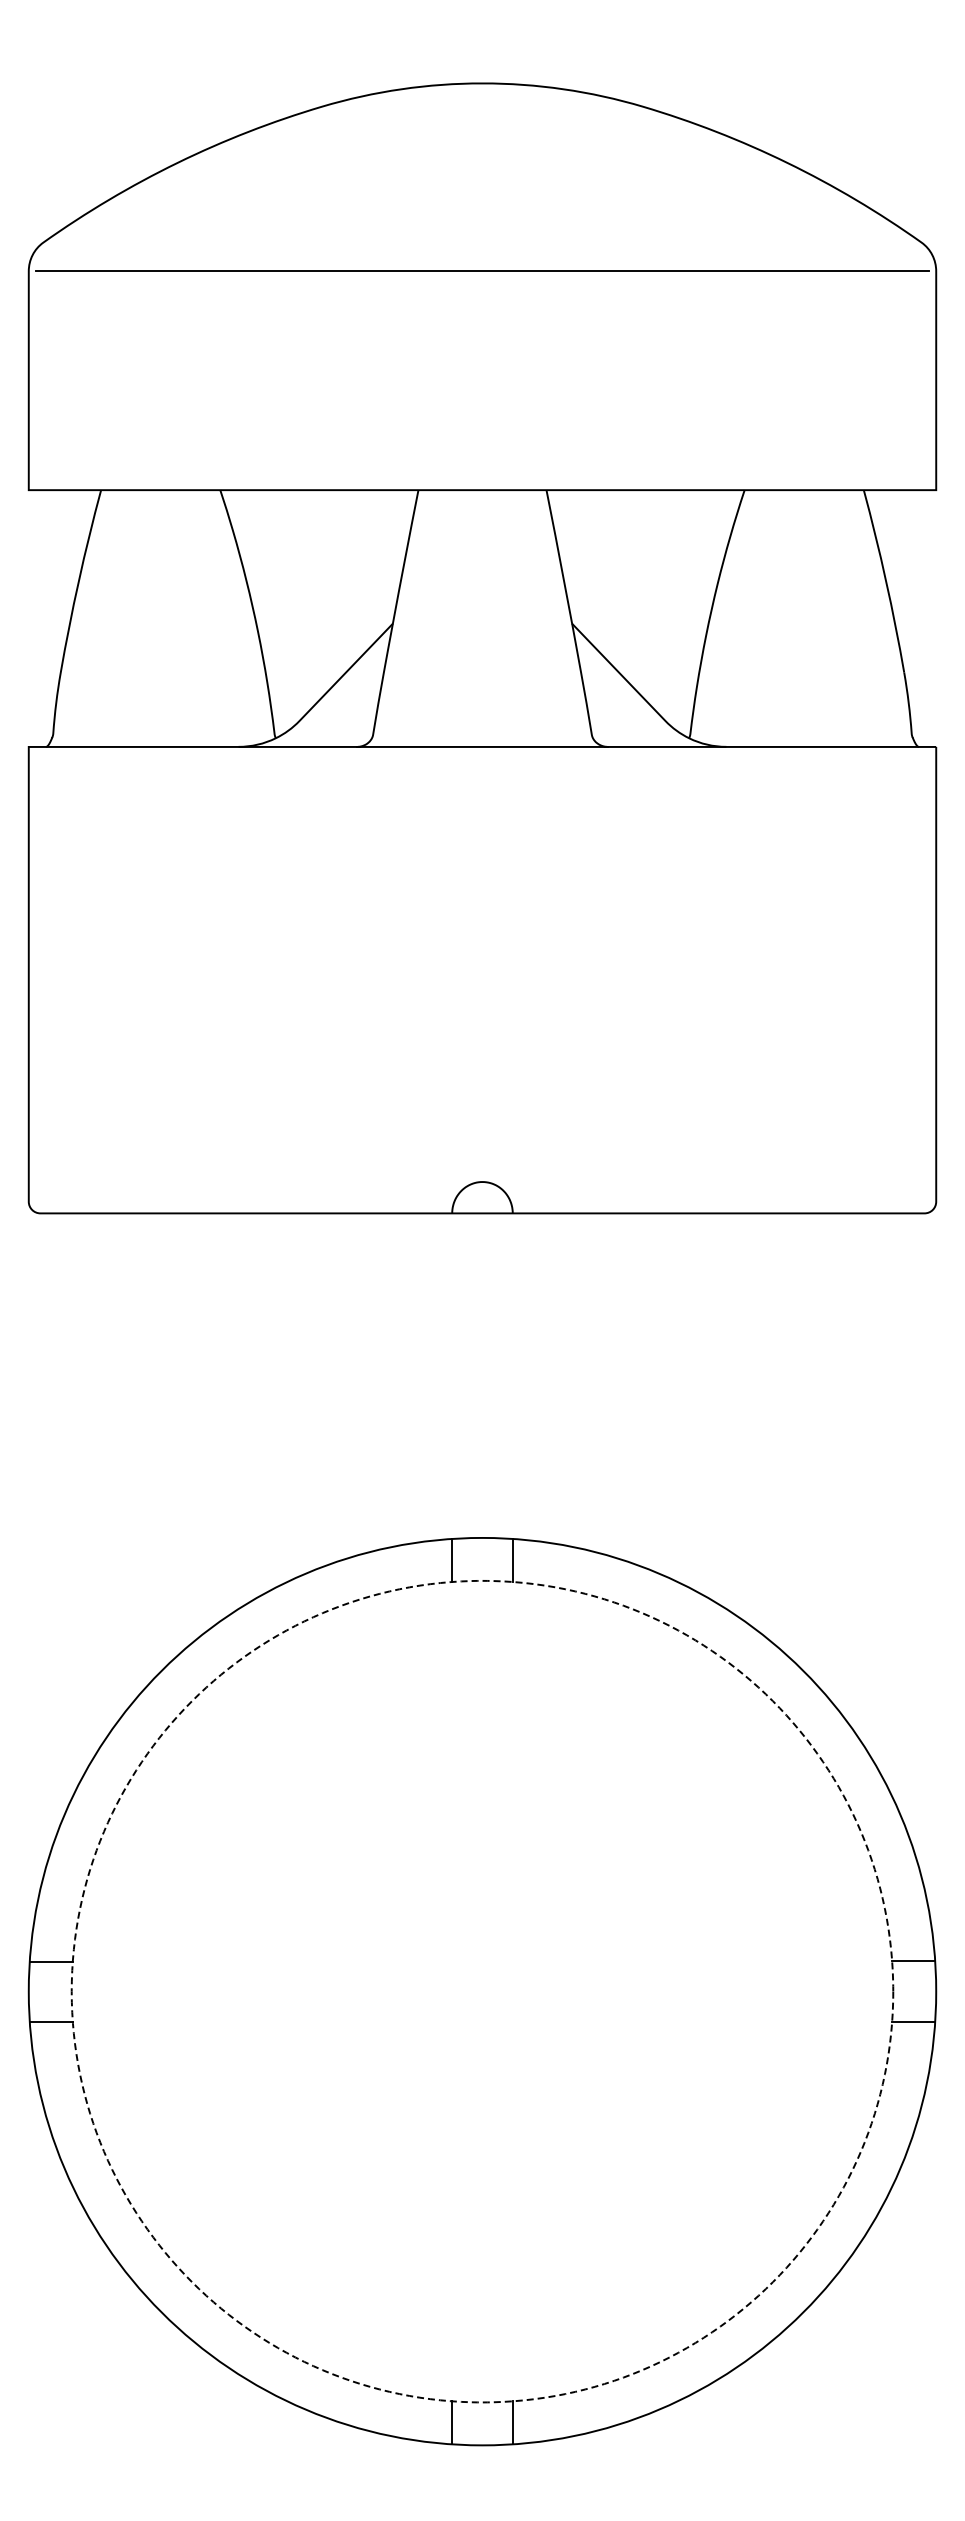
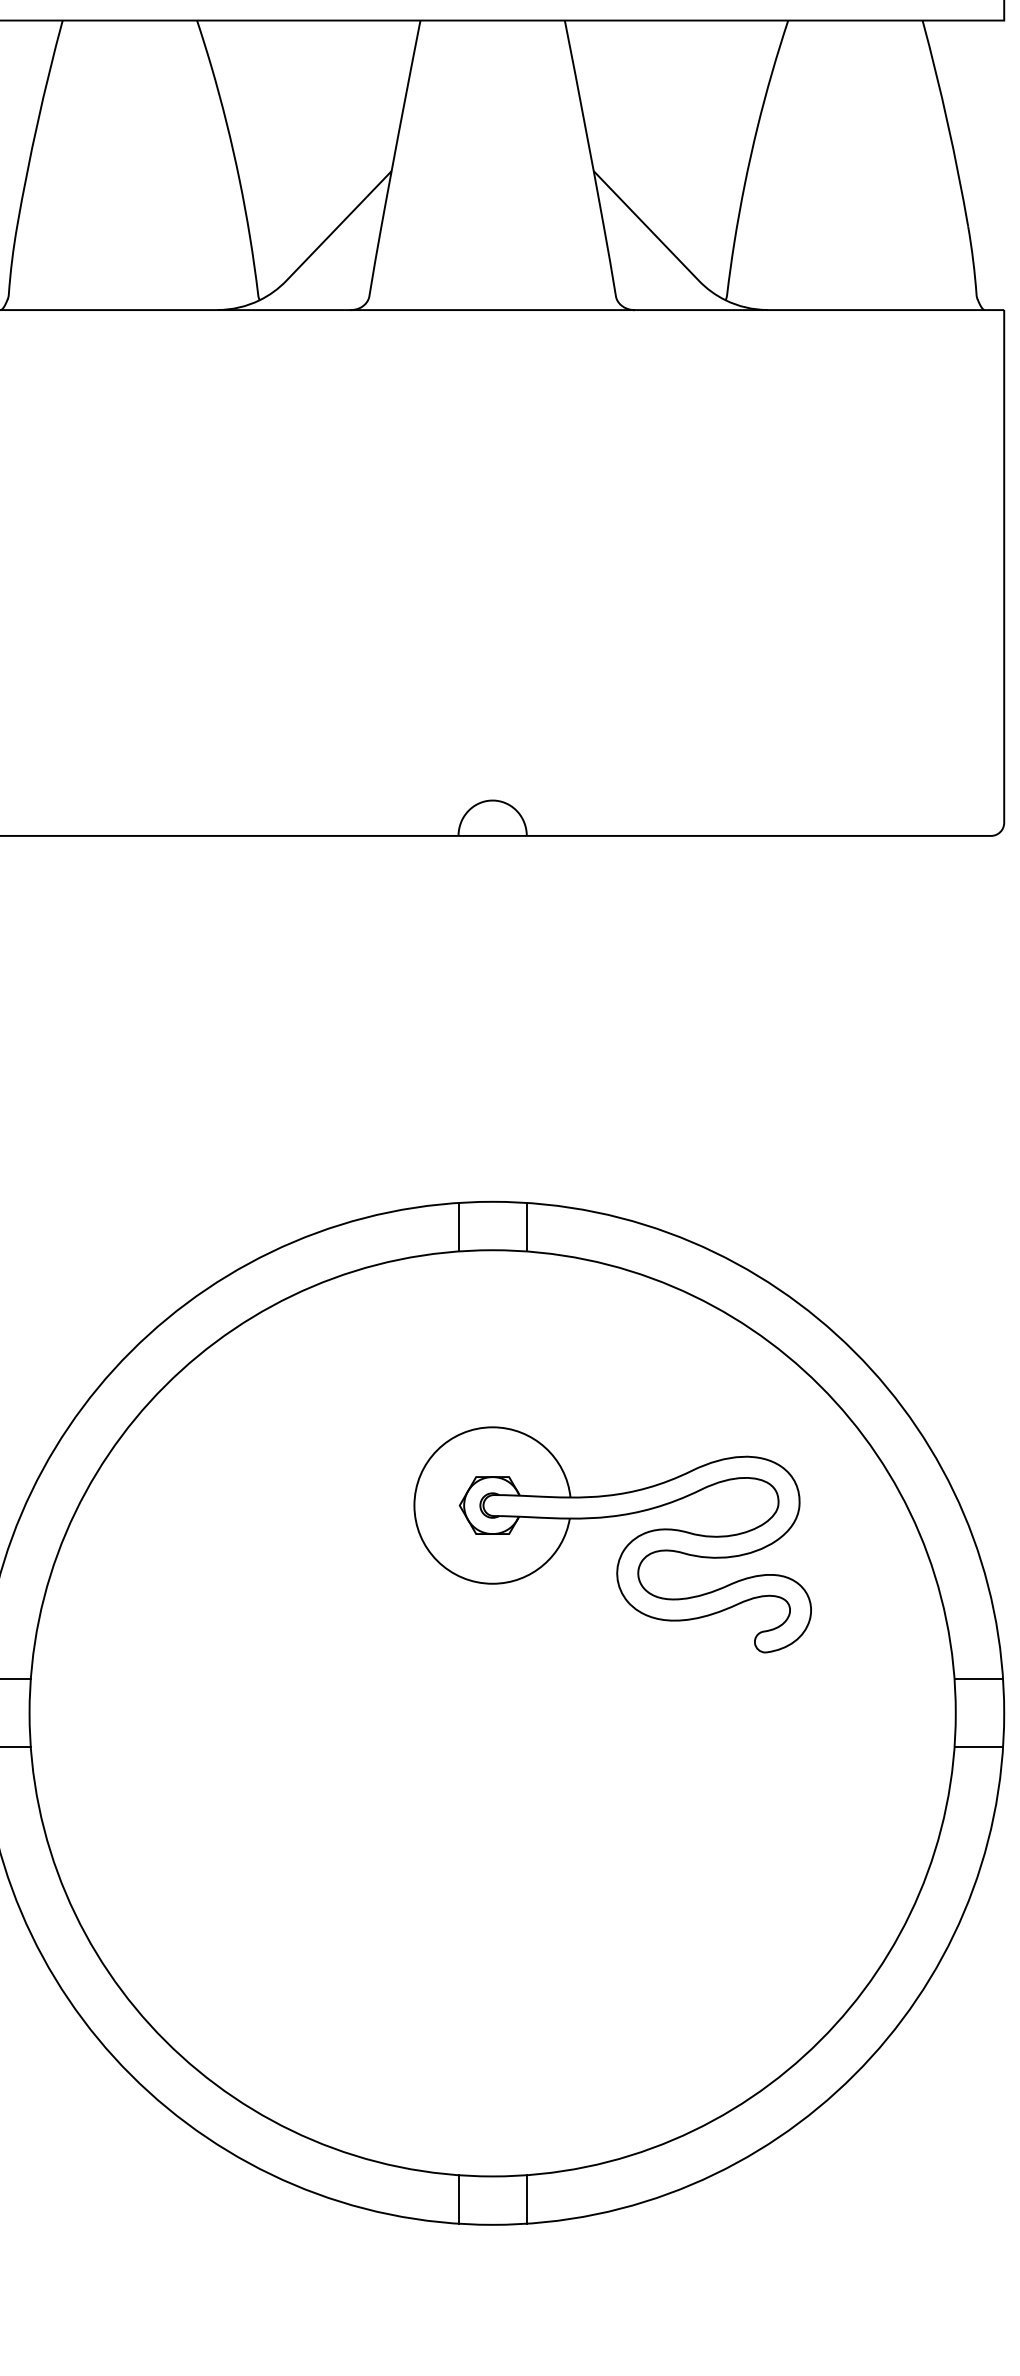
part: (598, 1845) -> (623, 1548), added
circle: (482, 1991) -> (492, 1713), dashed -> solid

